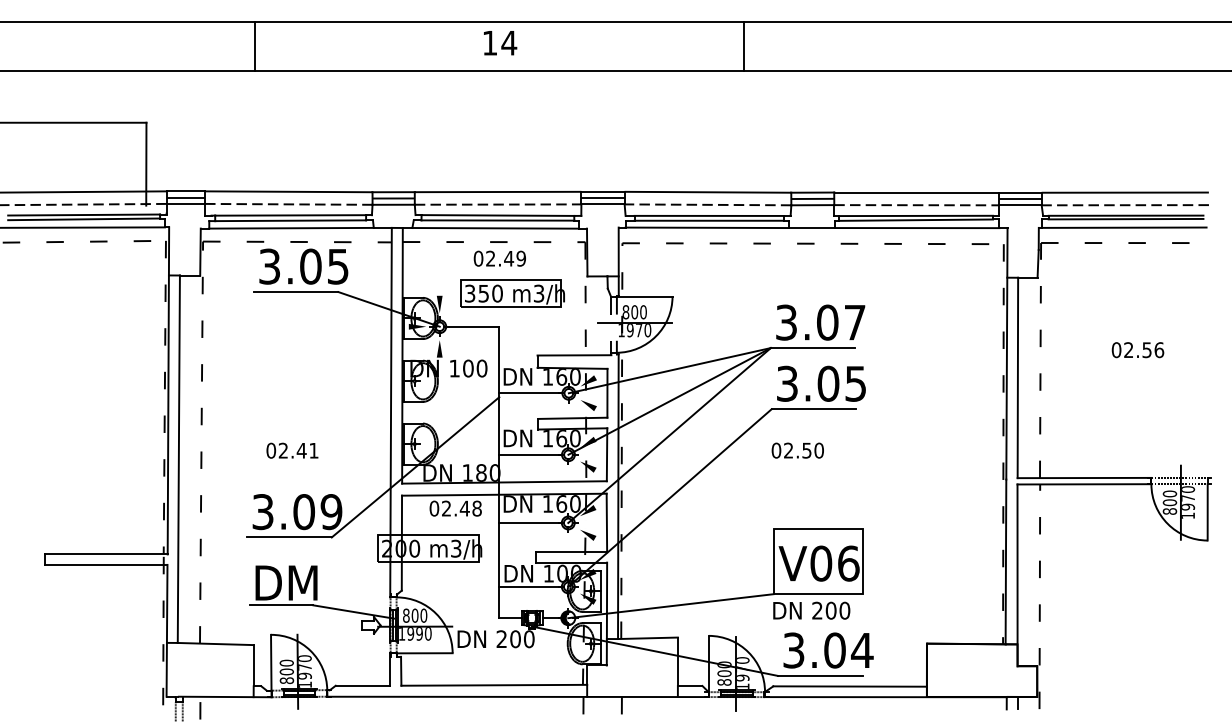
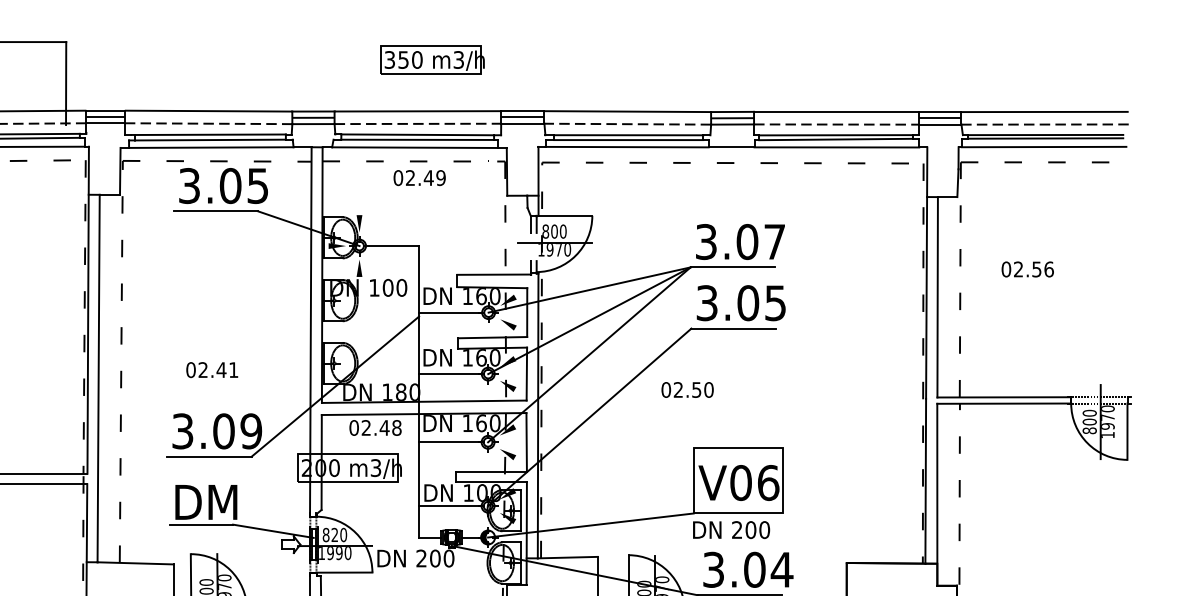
part: (512, 293) -> (432, 59), moved
text: (1137, 350) -> (1027, 269), moved
text: (797, 450) -> (687, 389), moved
text: (414, 615) -> (334, 534), 800 -> 820

